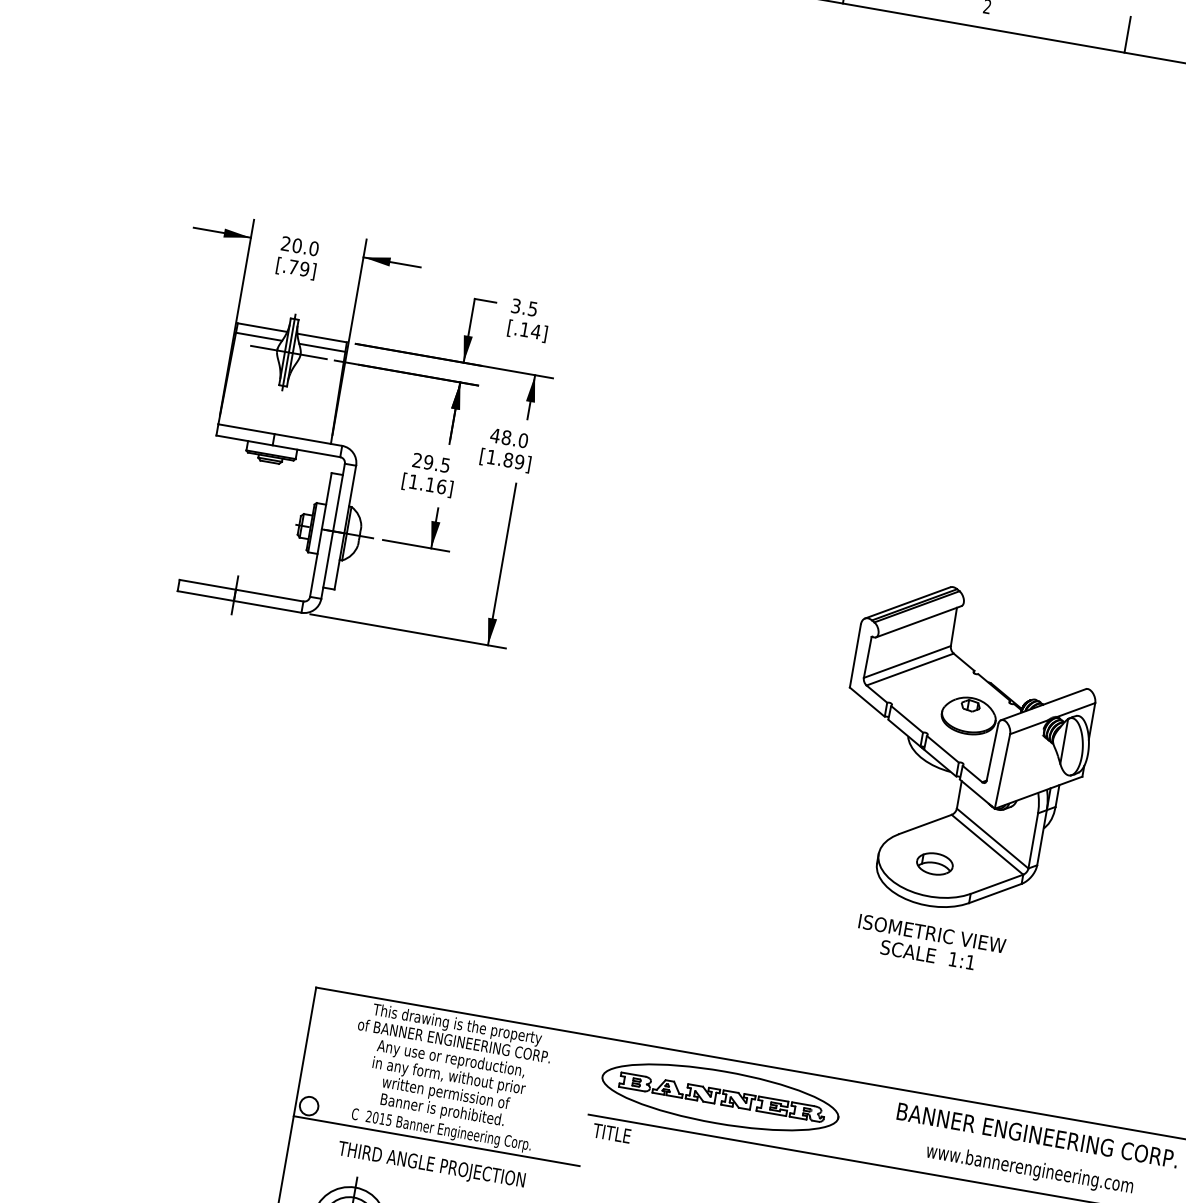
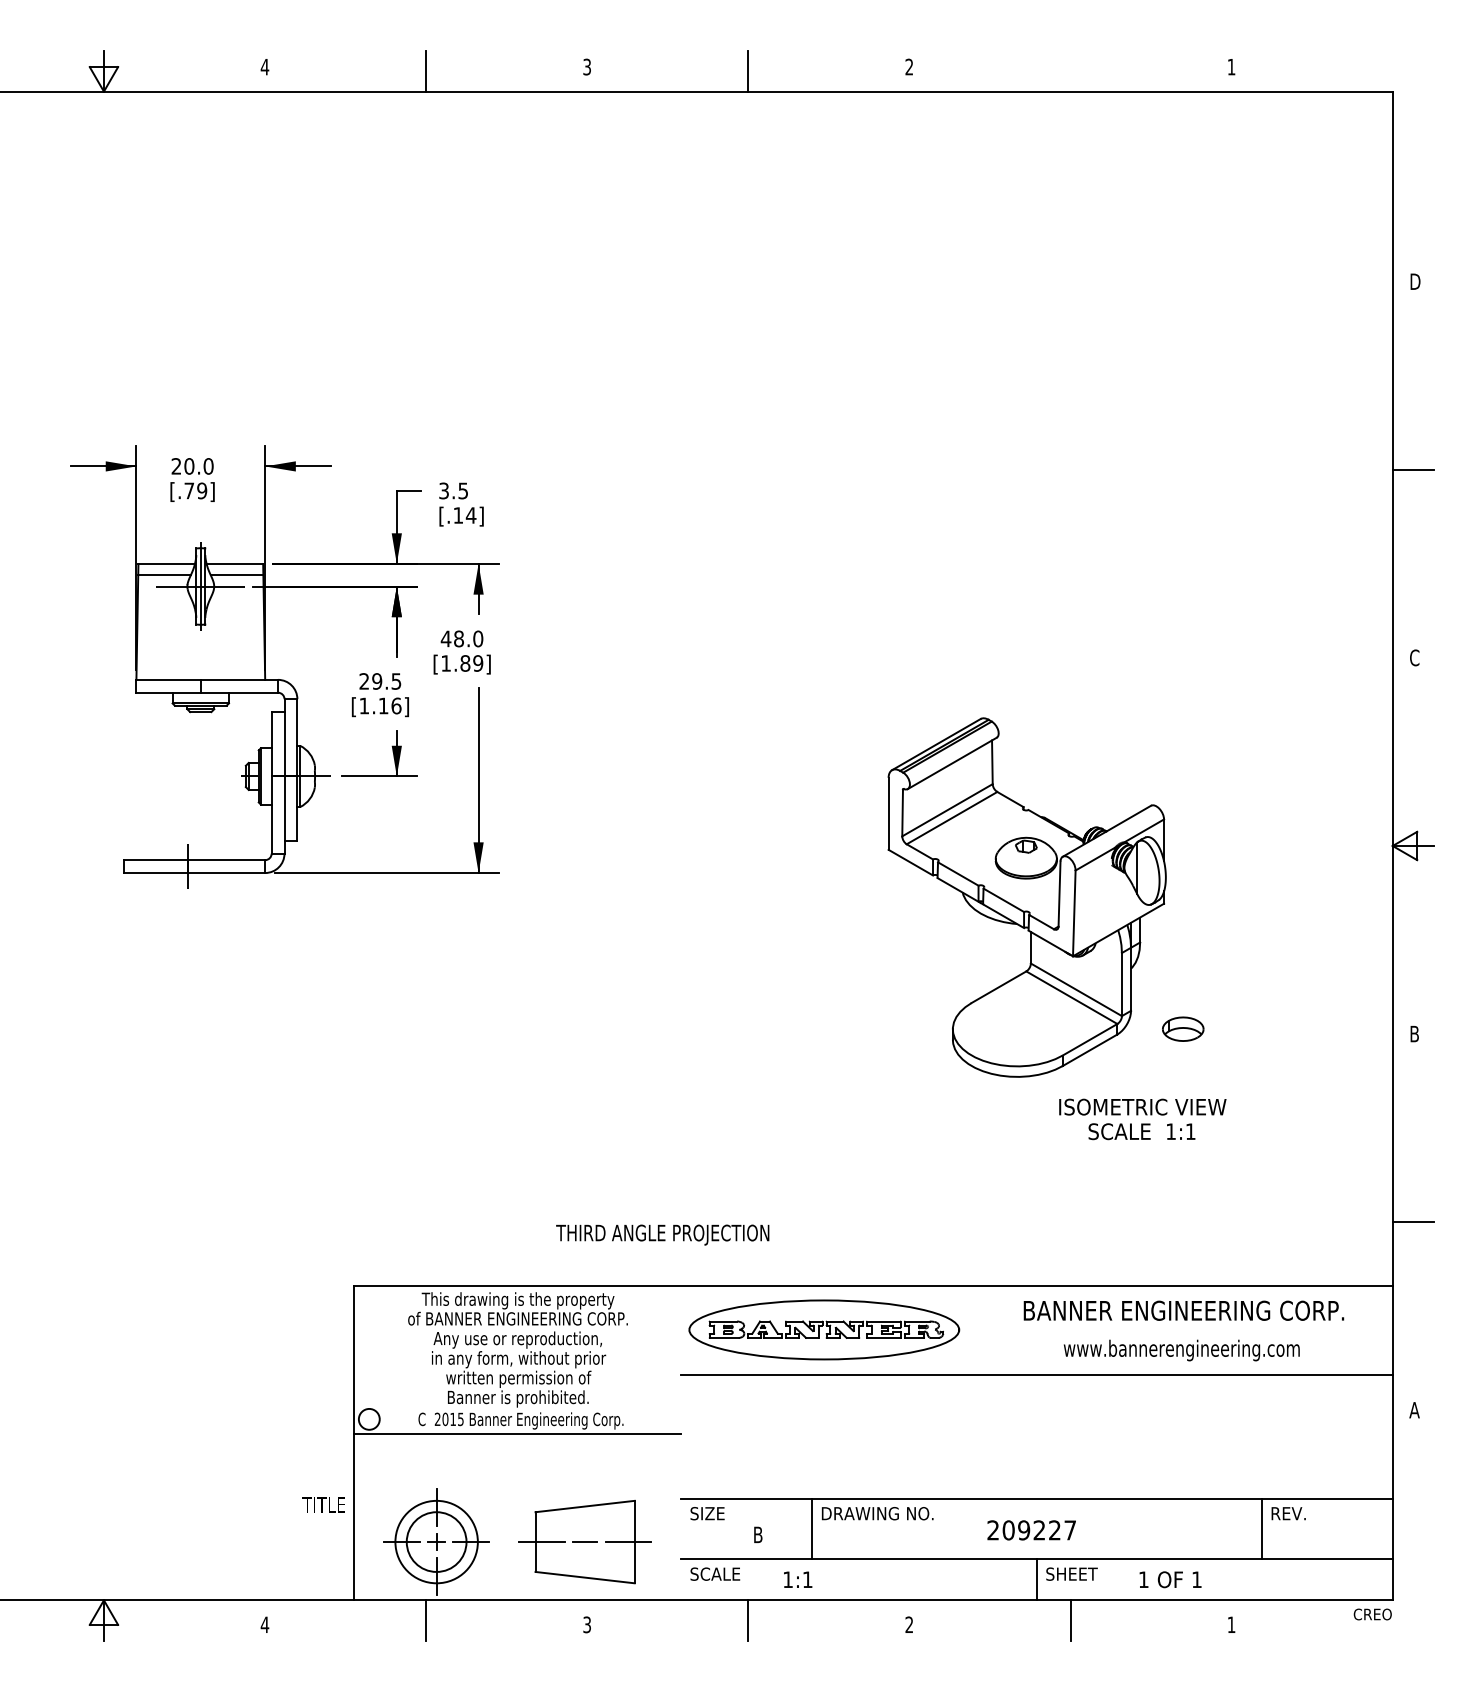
line: (1127, 34) -> (1070, 70), removed
part: (935, 863) -> (1183, 1028), moved
text: (930, 944) -> (1142, 1119), moved
text: (611, 1132) -> (323, 1504), moved
text: (431, 1165) -> (662, 1234), moved

